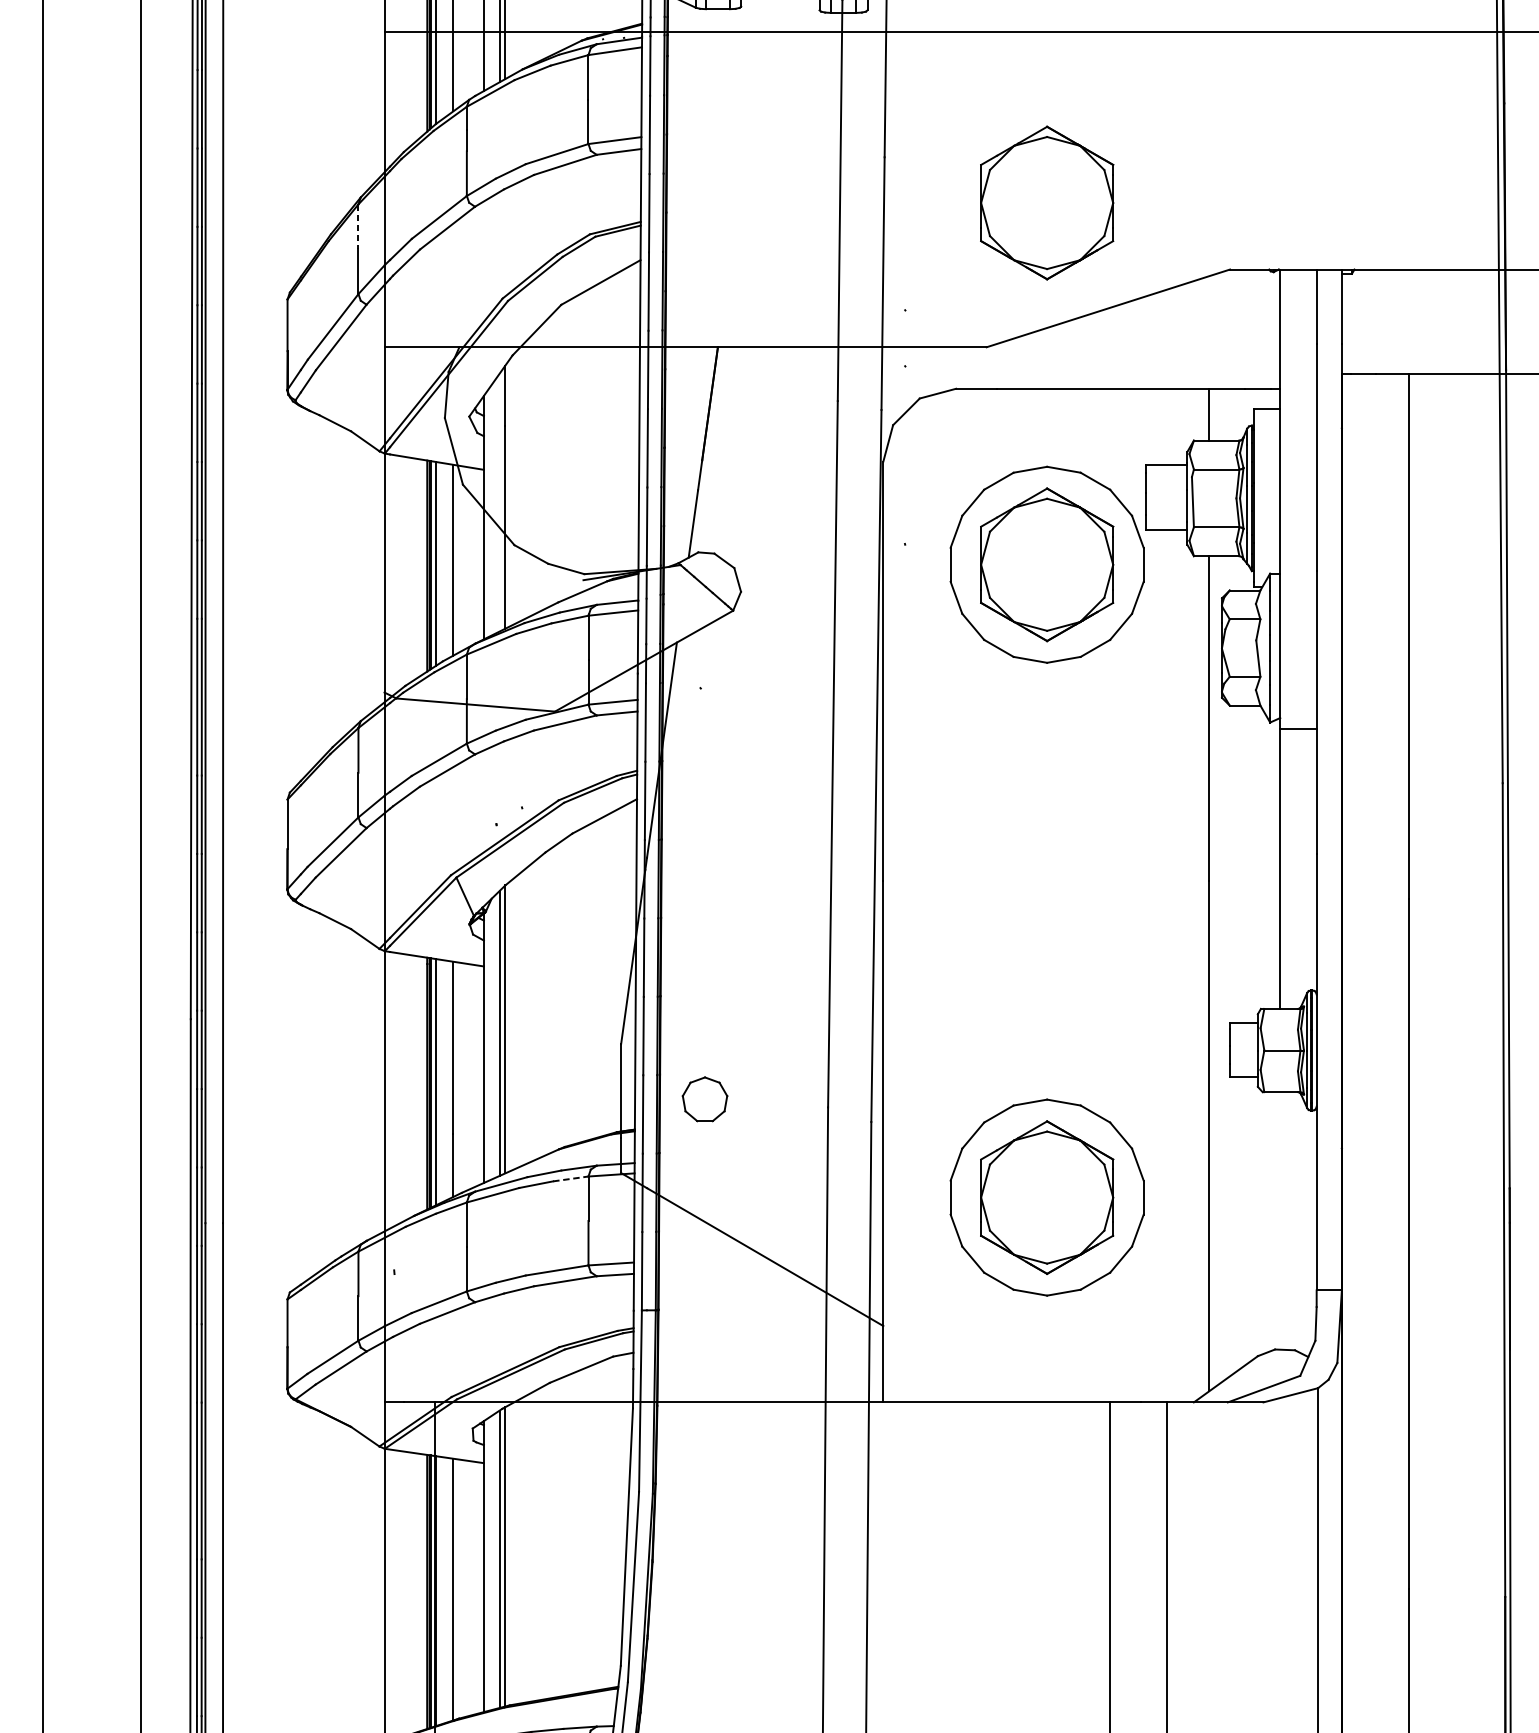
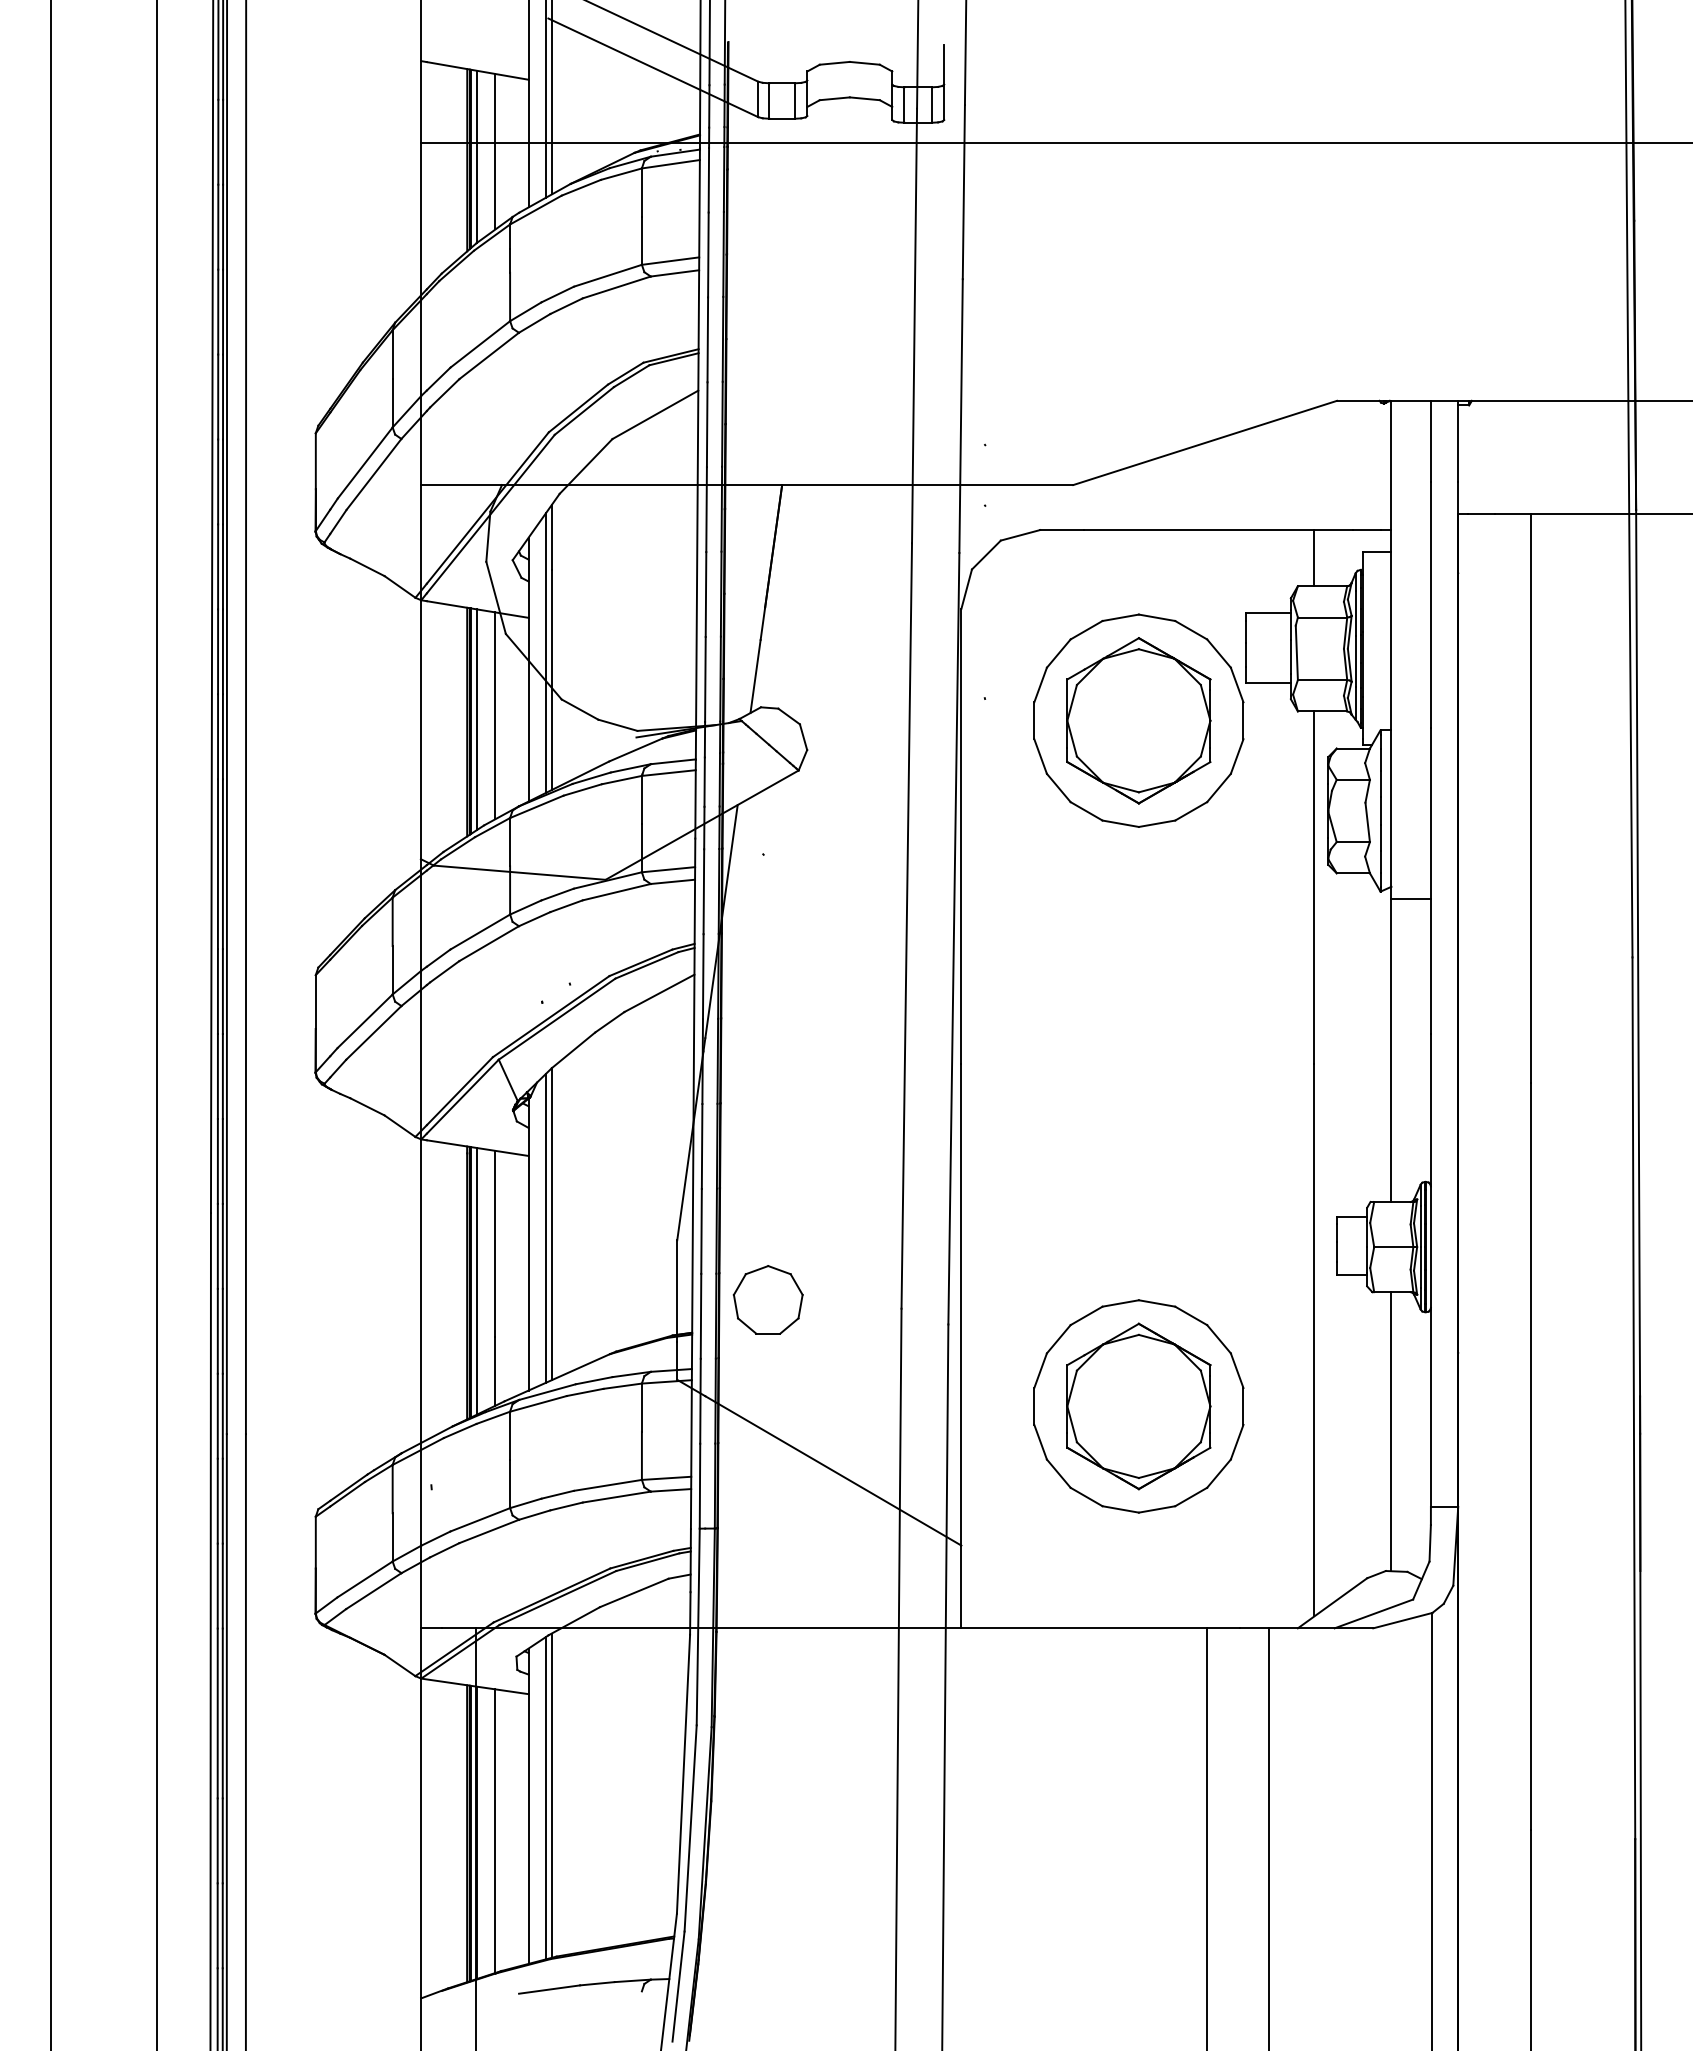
part: (1046, 202) -> (1138, 328), removed
line: (358, 227) -> (392, 355), dashed -> solid
line: (499, 502) -> (545, 653), added
part: (704, 1098) -> (767, 1299), size x1.43
line: (571, 1179) -> (623, 1386), dashed -> solid
line: (1280, 1220) -> (1391, 1431), added

